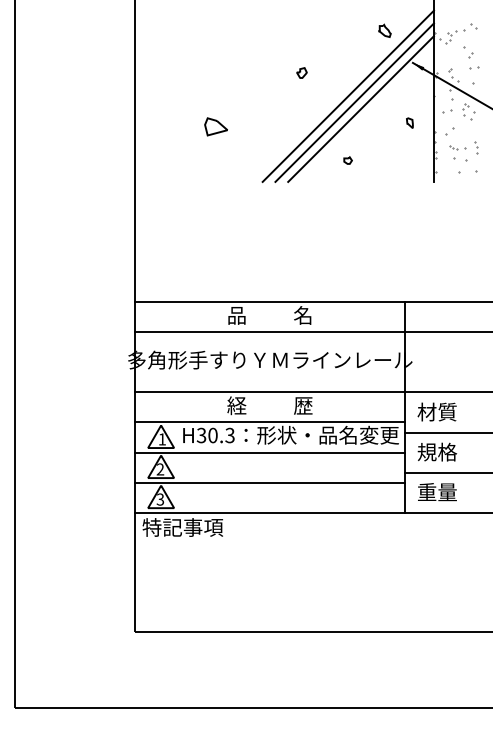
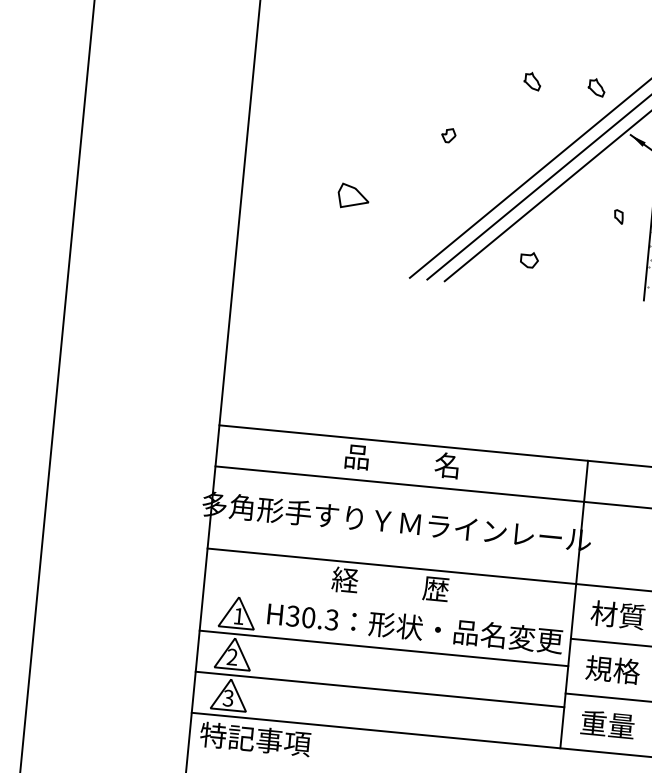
part: (337, 30) -> (532, 80), added
part: (301, 72) -> (448, 134), moved
part: (347, 160) -> (528, 259), size x1.6
line: (269, 422) -> (387, 607), removed

